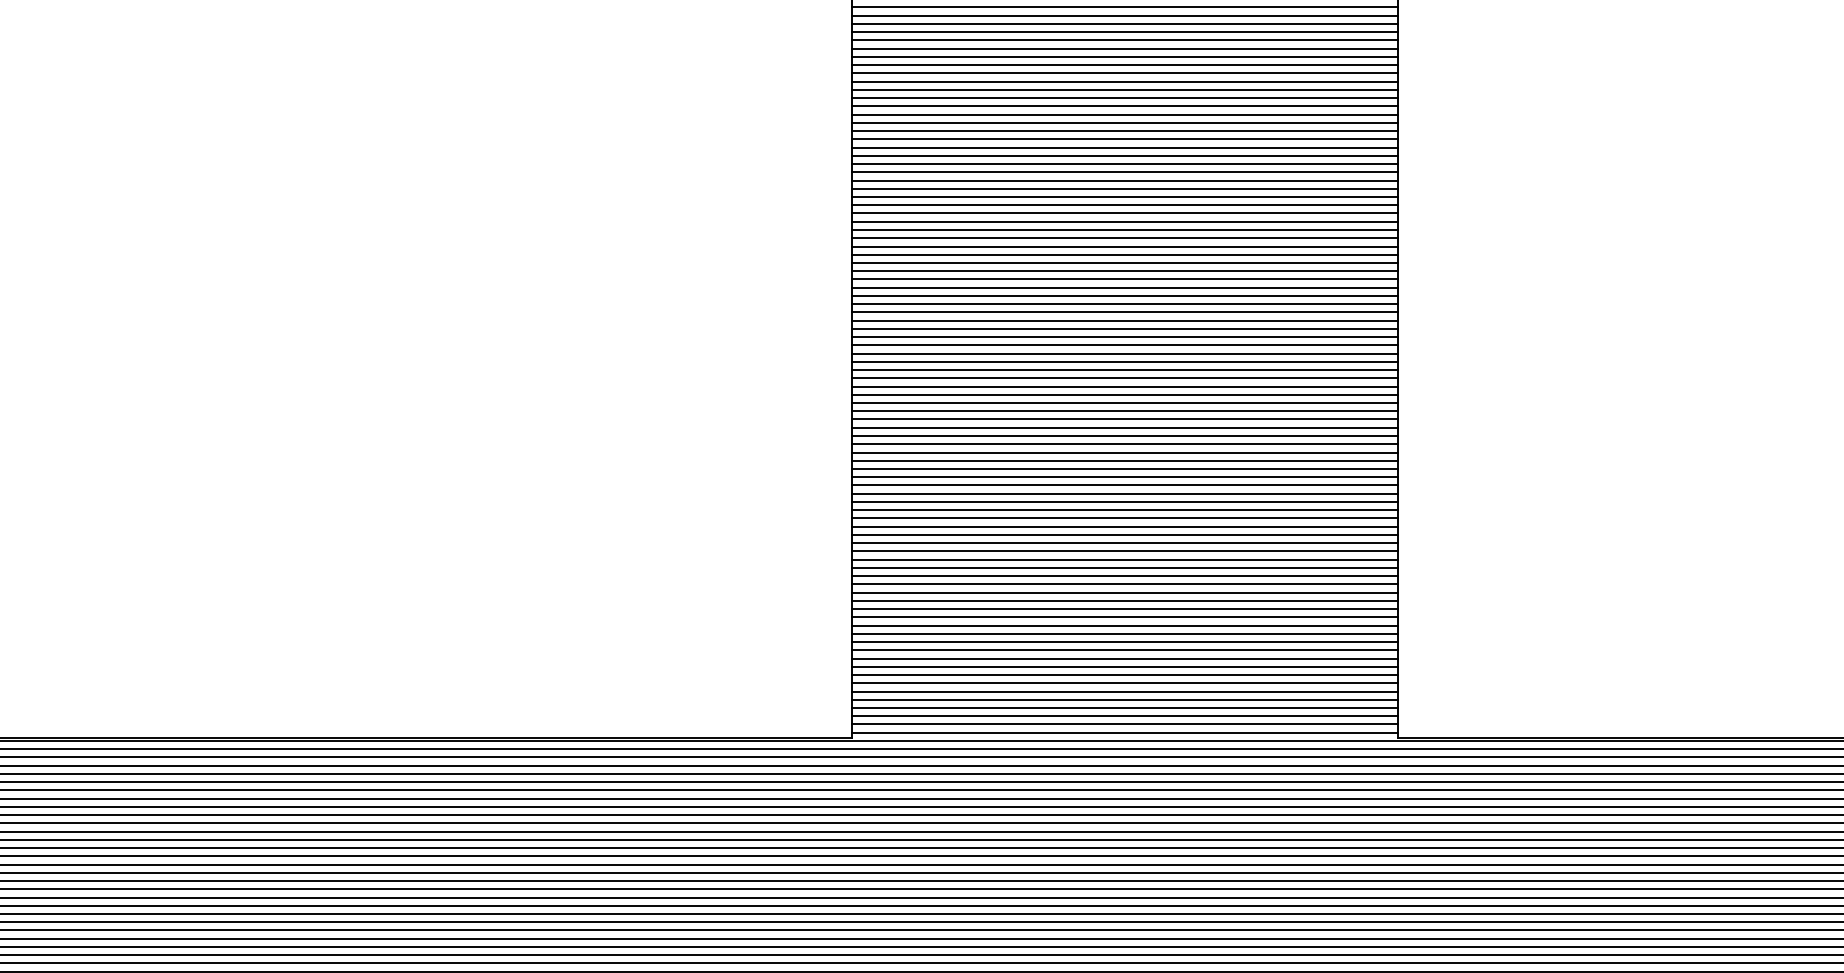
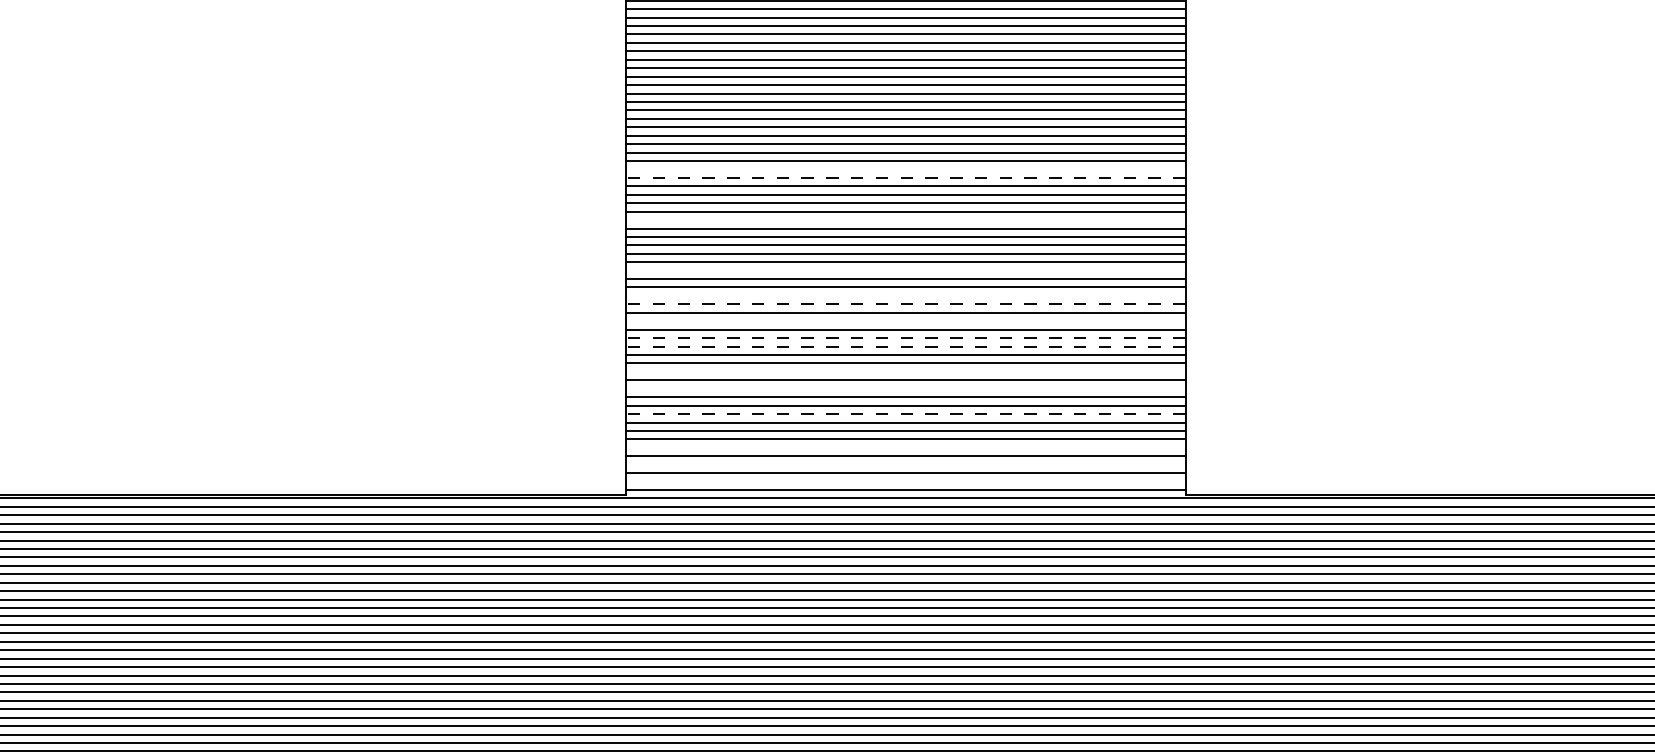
line: (1124, 419) -> (905, 169), removed
line: (1124, 427) -> (905, 177), solid -> dashed
line: (1124, 469) -> (905, 220), removed
line: (1124, 518) -> (905, 270), removed
line: (1124, 543) -> (905, 296), removed
line: (1124, 551) -> (905, 304), solid -> dashed
line: (1124, 567) -> (905, 320), removed
line: (1124, 584) -> (905, 338), solid -> dashed
line: (1124, 592) -> (905, 346), solid -> dashed
line: (1124, 617) -> (905, 372), removed
line: (1124, 633) -> (905, 388), removed
line: (1124, 658) -> (905, 414), solid -> dashed
line: (1124, 691) -> (905, 447), removed
line: (1124, 707) -> (905, 464), removed
line: (1124, 724) -> (905, 481), removed

